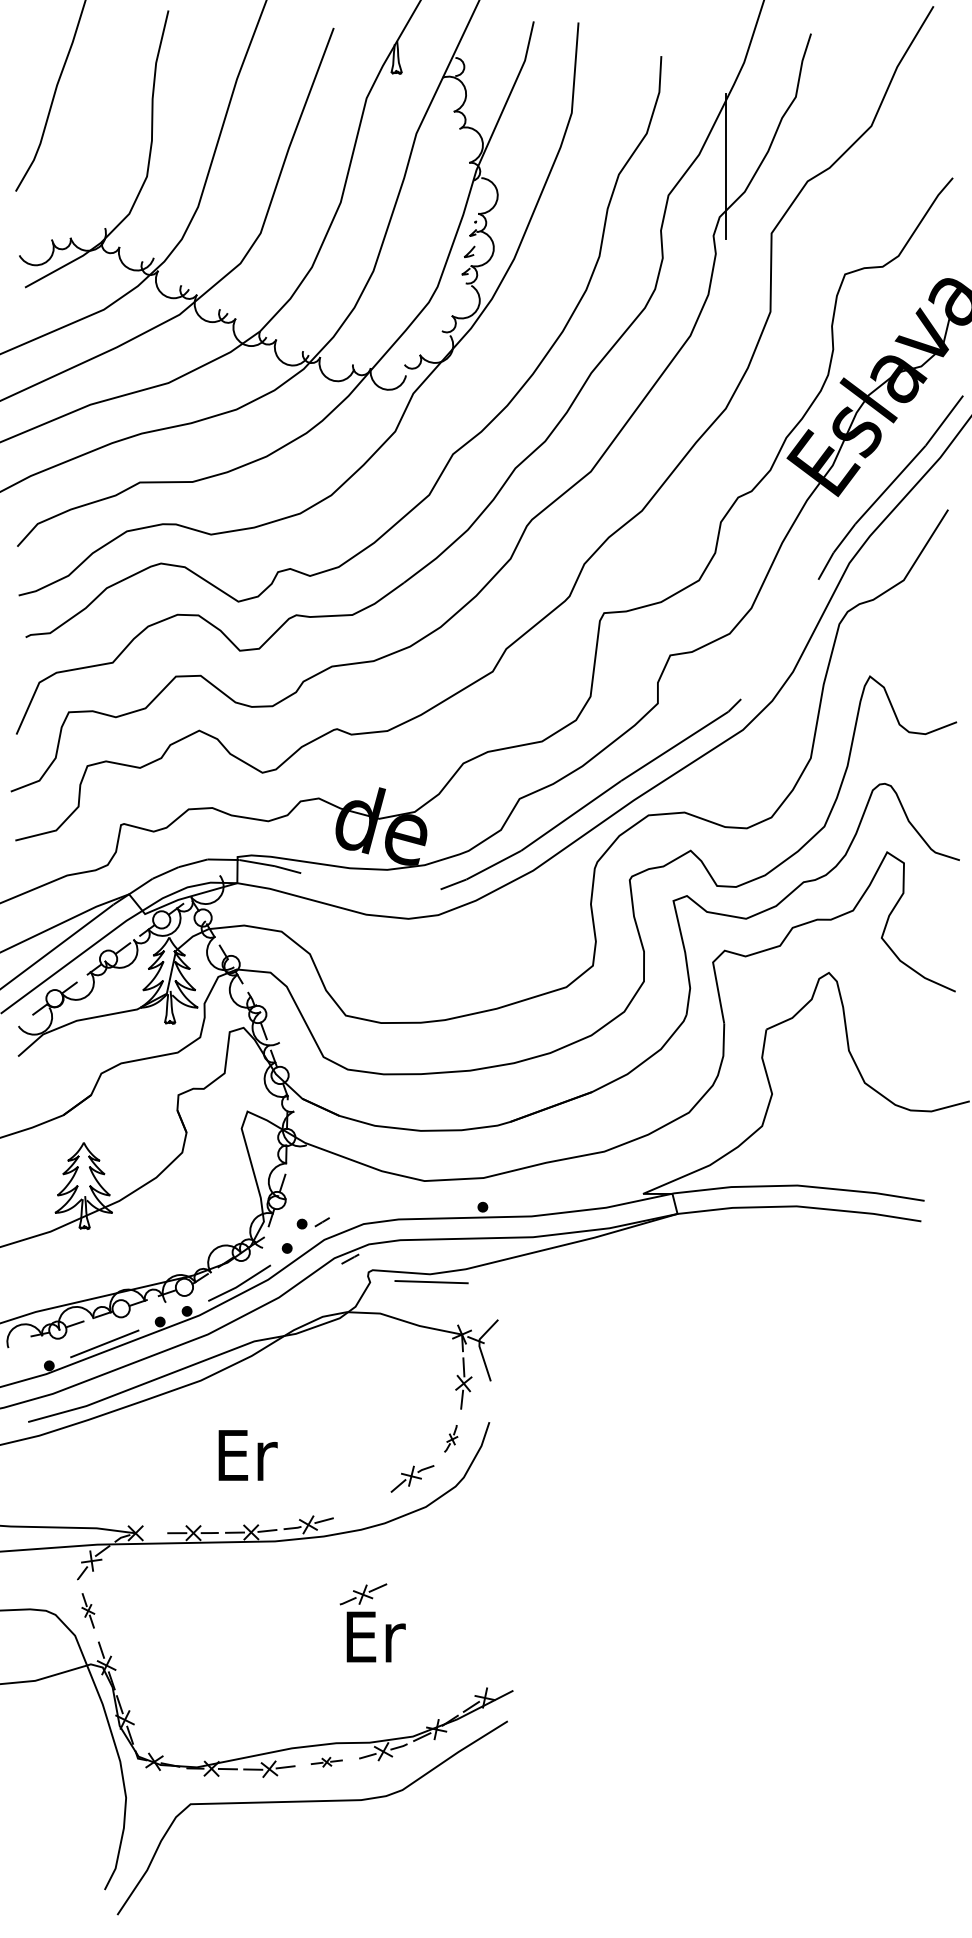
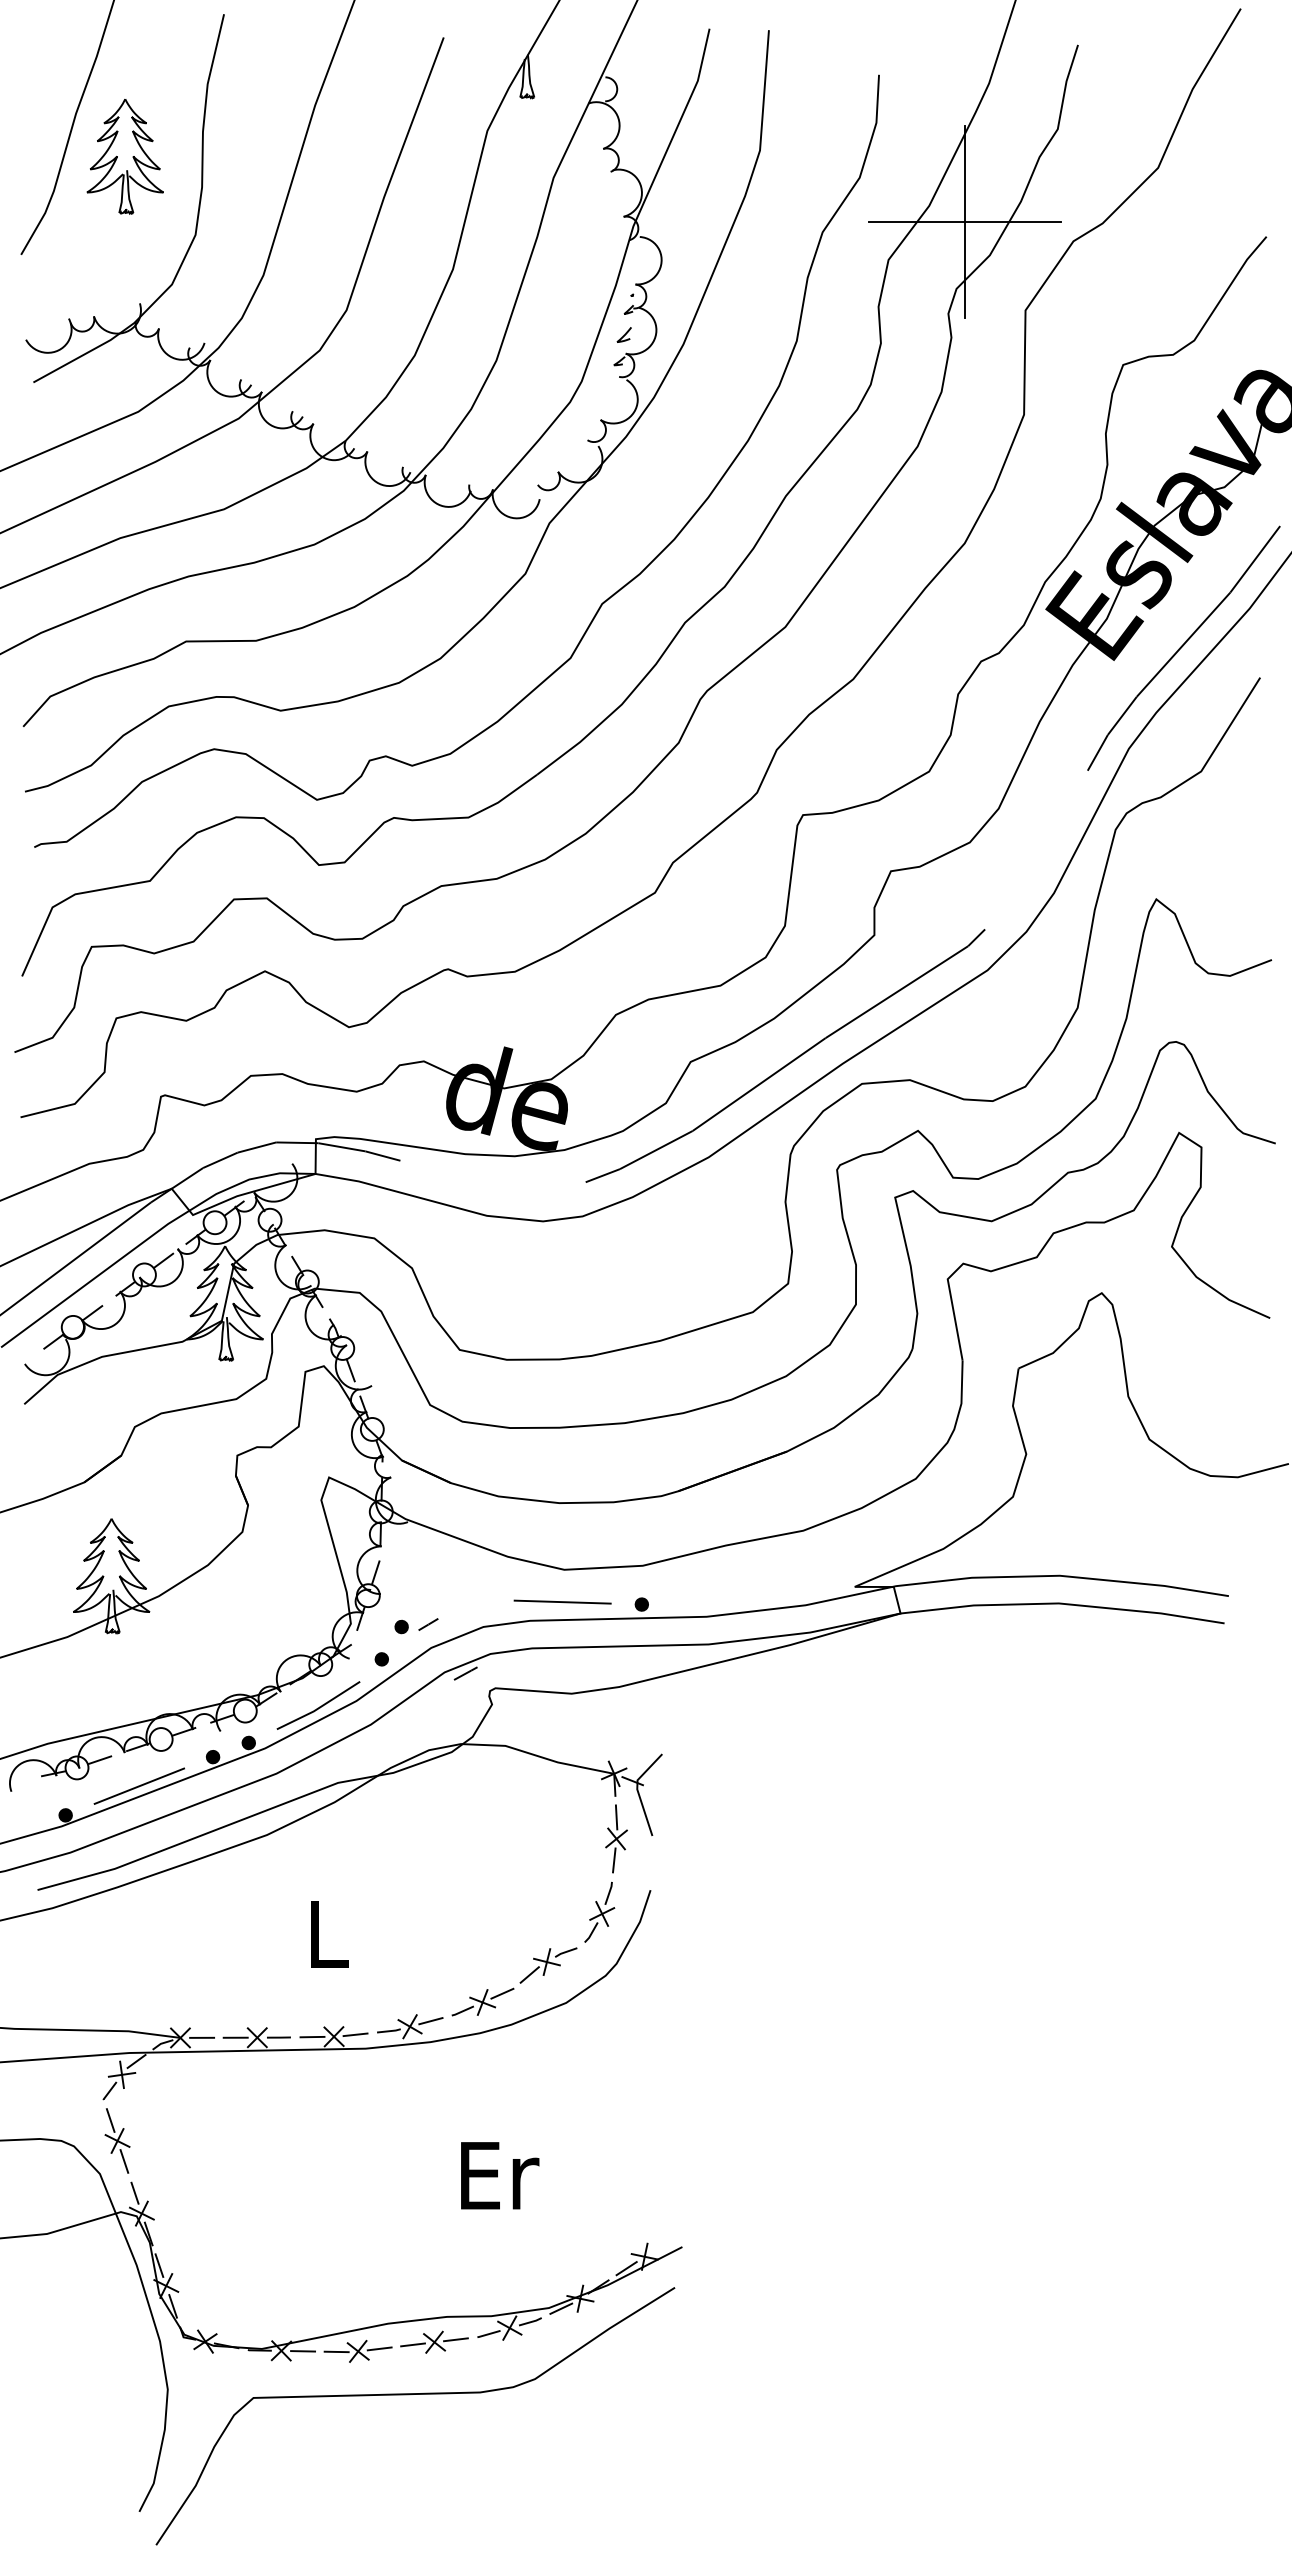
part: (93, 117) -> (124, 156), added
line: (726, 166) -> (965, 221), added
line: (431, 1281) -> (562, 1601), moved
part: (451, 1438) -> (599, 1911), size x1.67
text: (247, 1454) -> (329, 1933), Er -> L
line: (152, 1532) -> (202, 2037), added
part: (362, 1593) -> (482, 2001), moved
part: (88, 1610) -> (117, 2140), size x1.43
part: (326, 1761) -> (434, 2341), size x1.67

